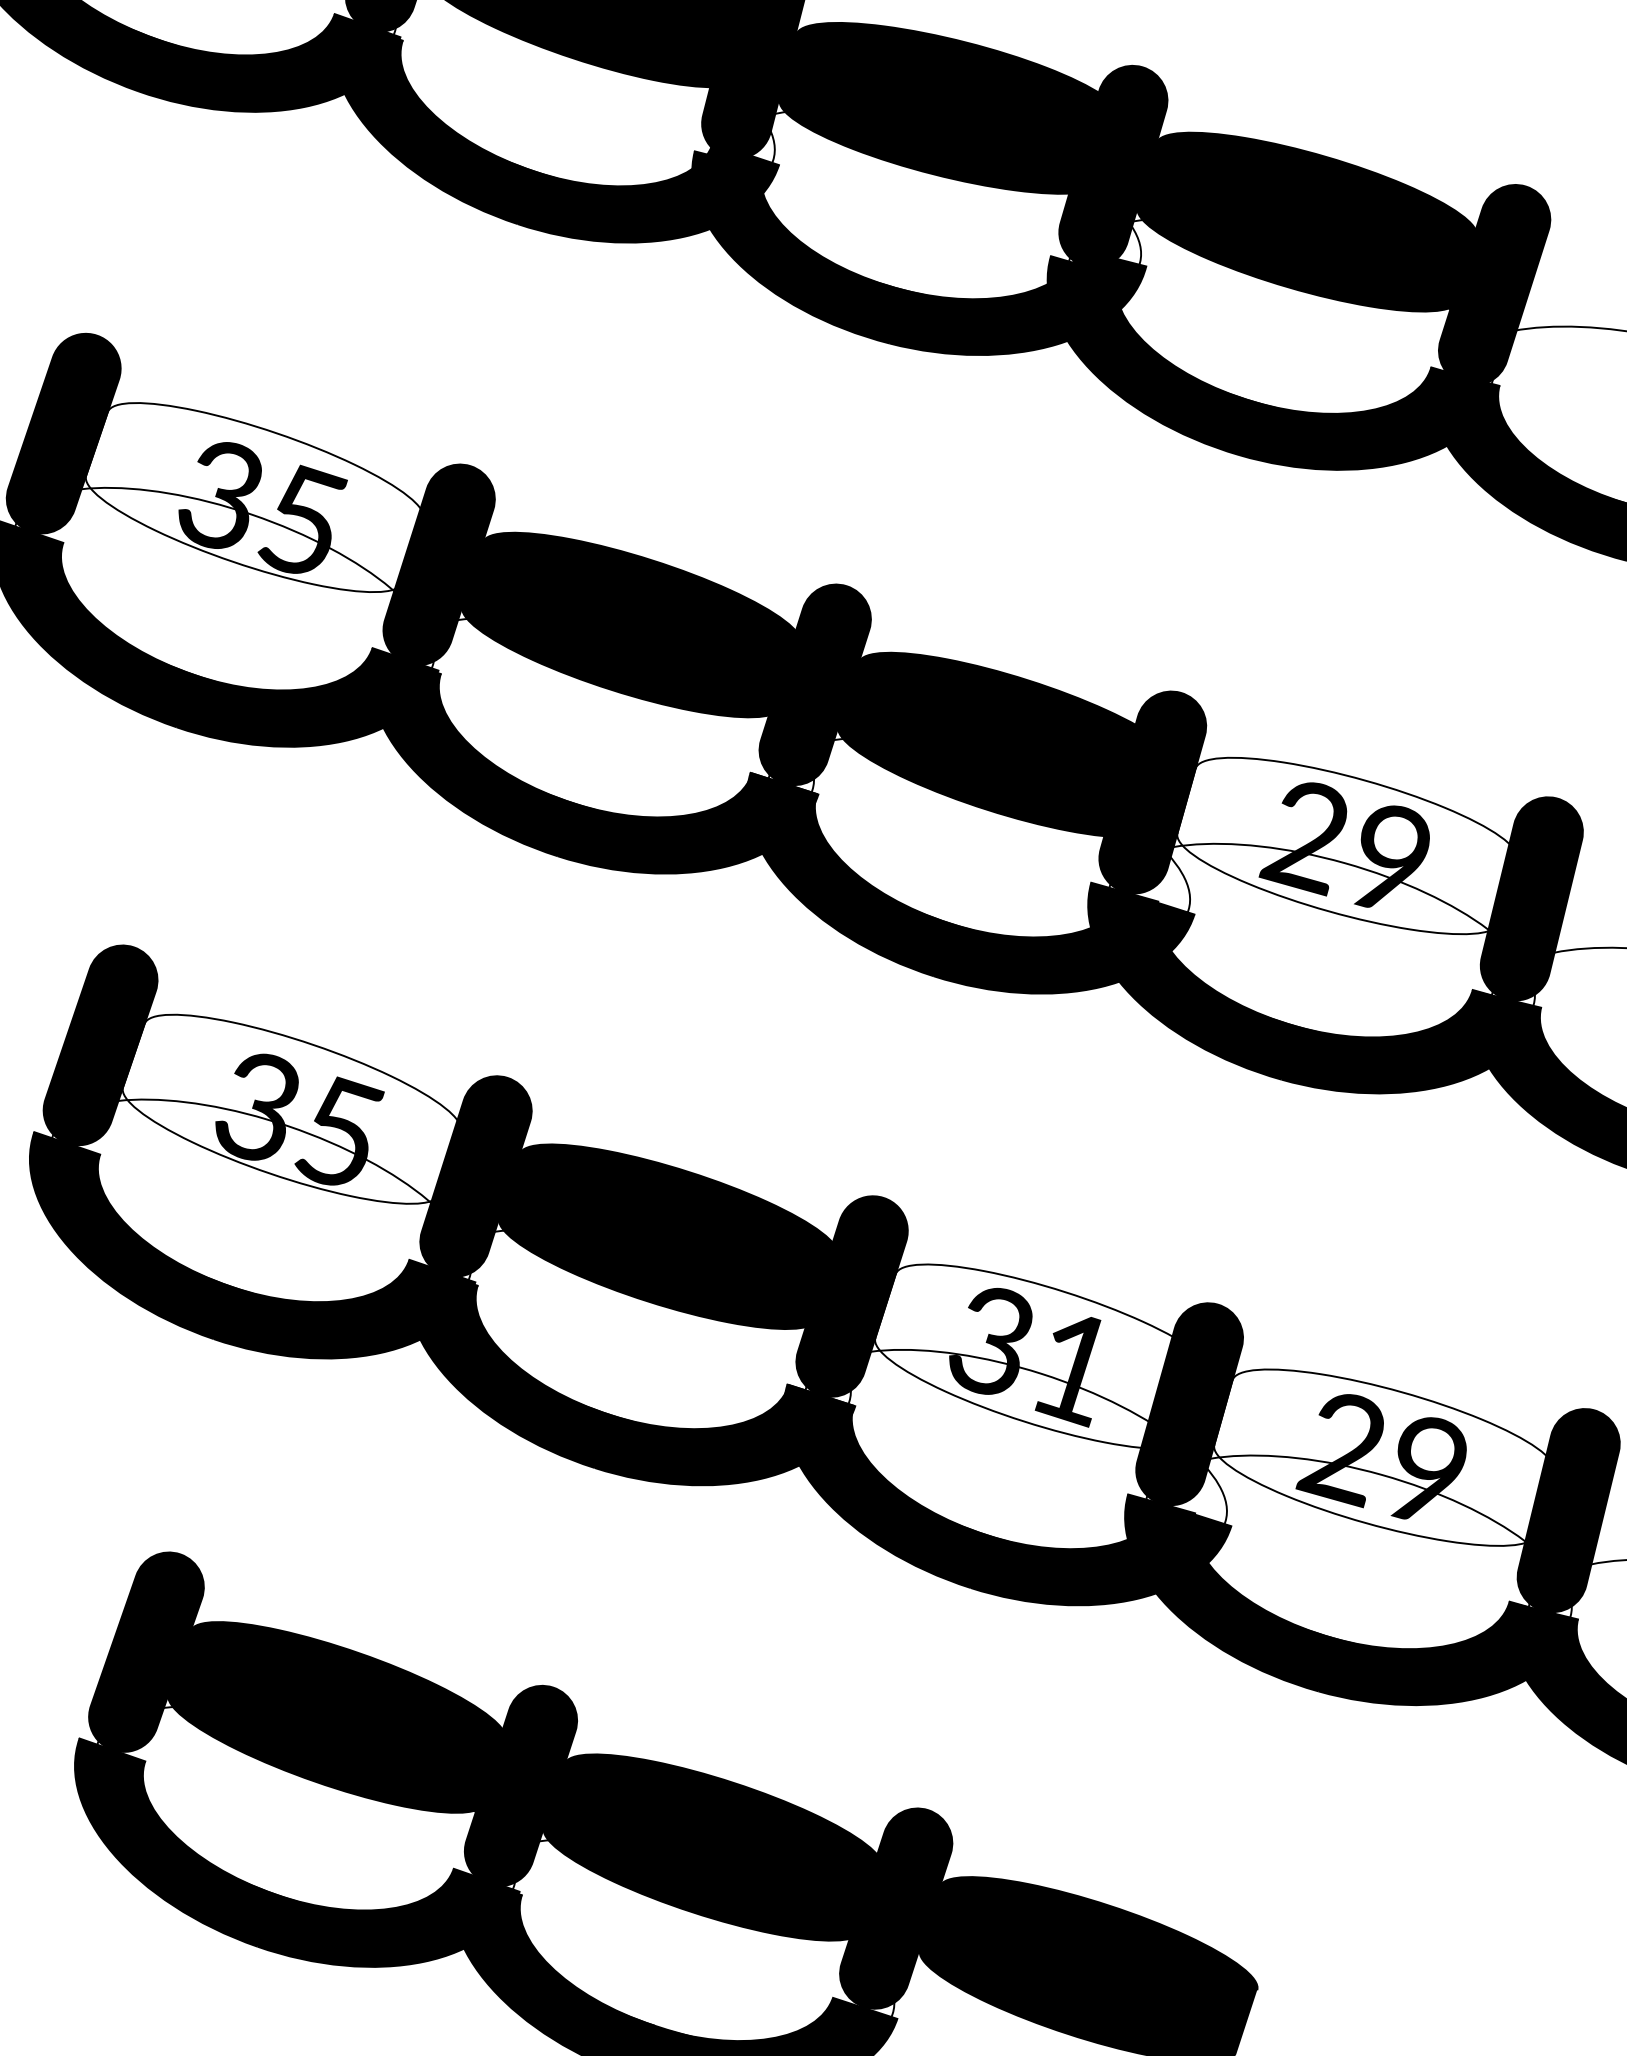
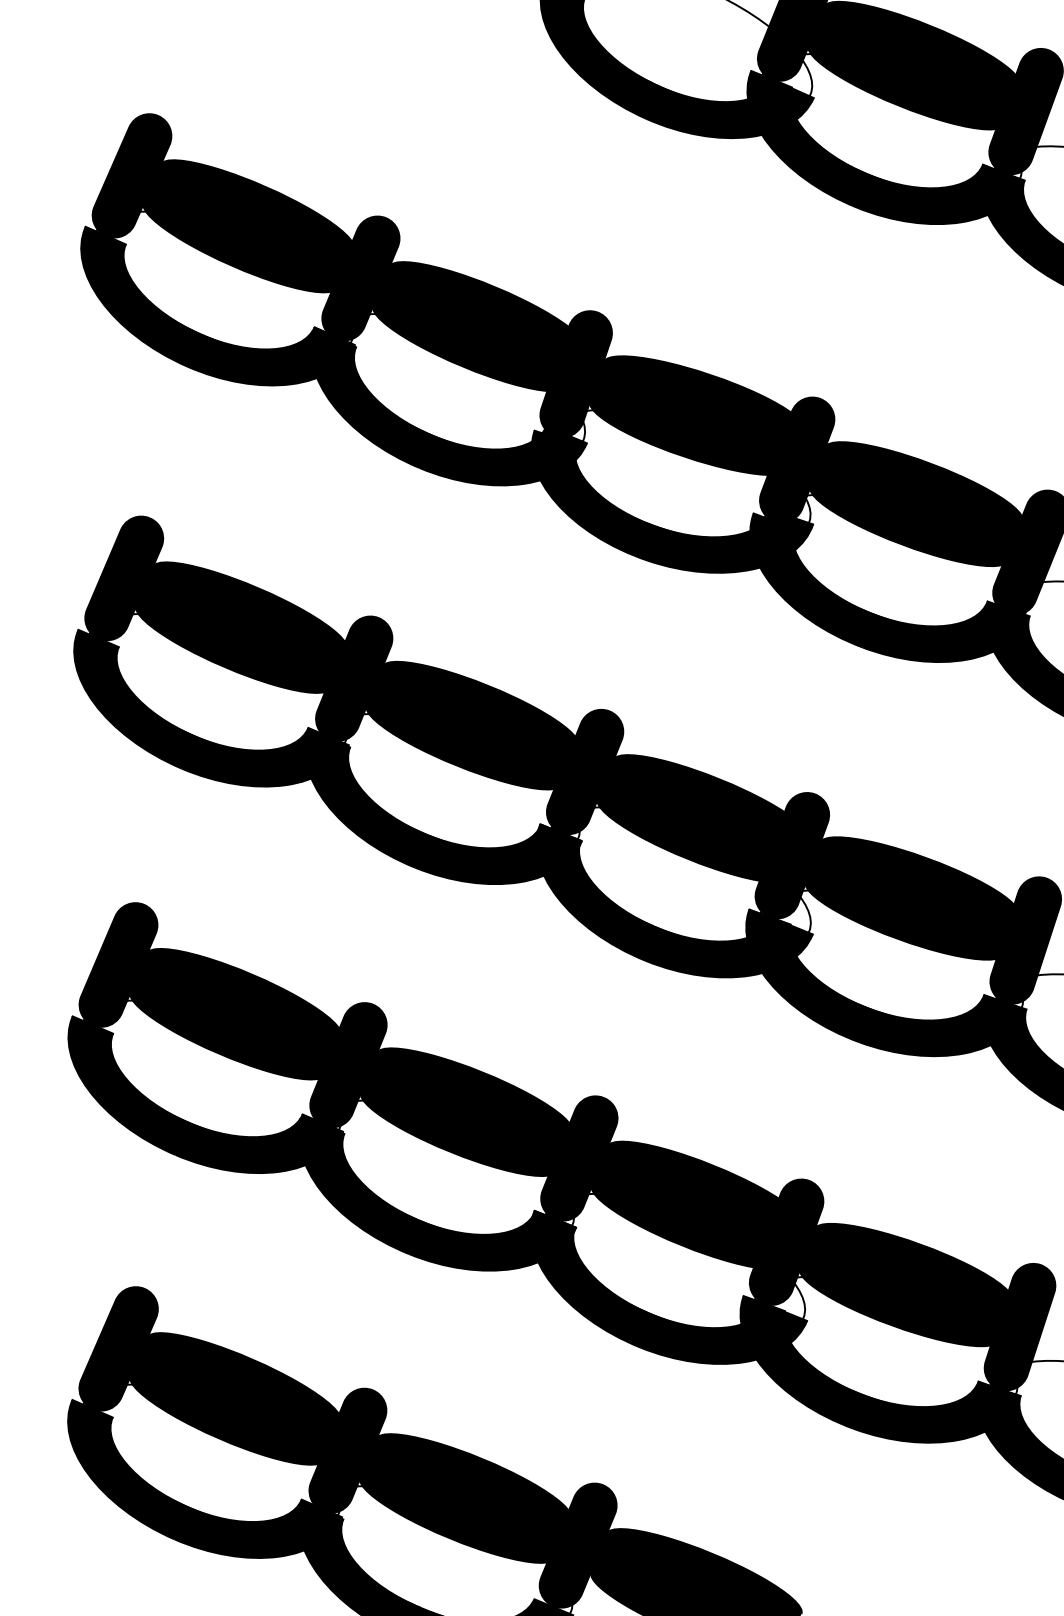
fill: (254, 497) -> (241, 627), added
fill: (1346, 846) -> (911, 898), added
fill: (291, 1108) -> (235, 1013), added
fill: (1044, 1356) -> (697, 1205), added
fill: (1382, 1456) -> (905, 1284), added

